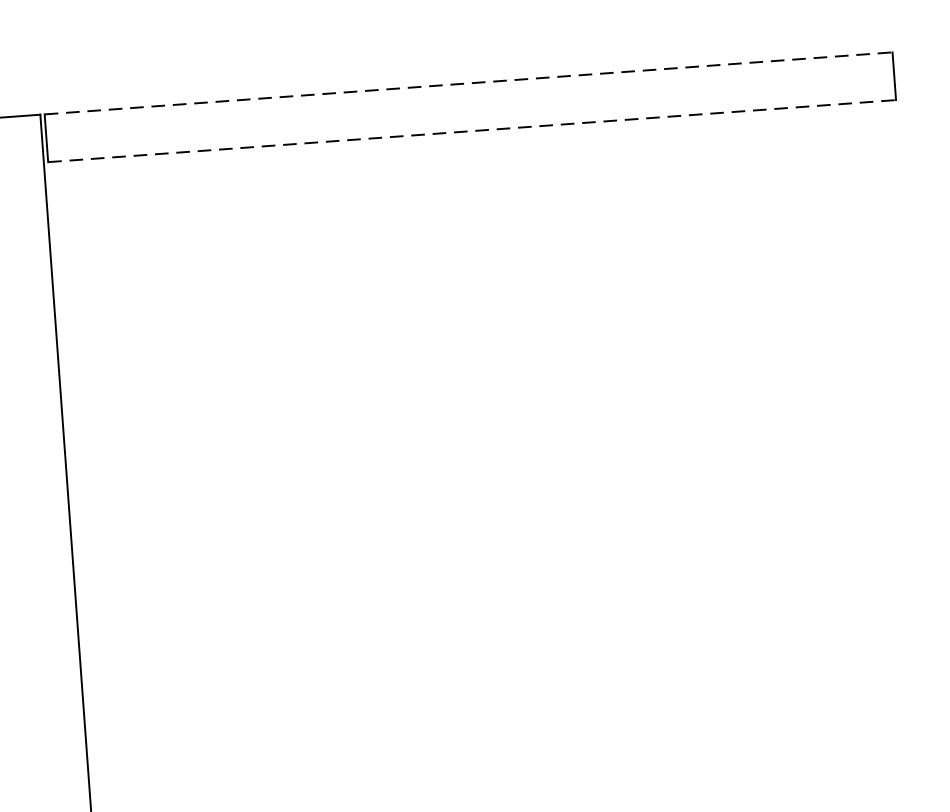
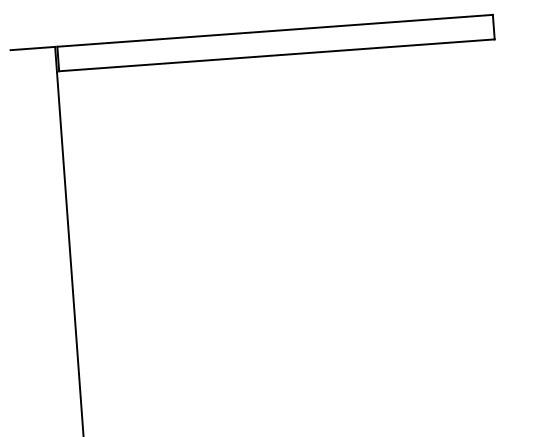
line: (469, 82) -> (275, 30), dashed -> solid
line: (473, 131) -> (277, 55), dashed -> solid

